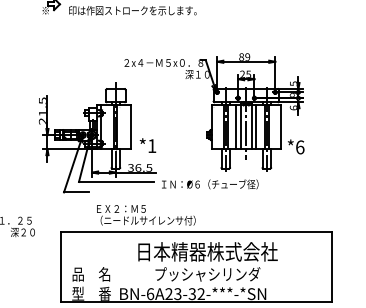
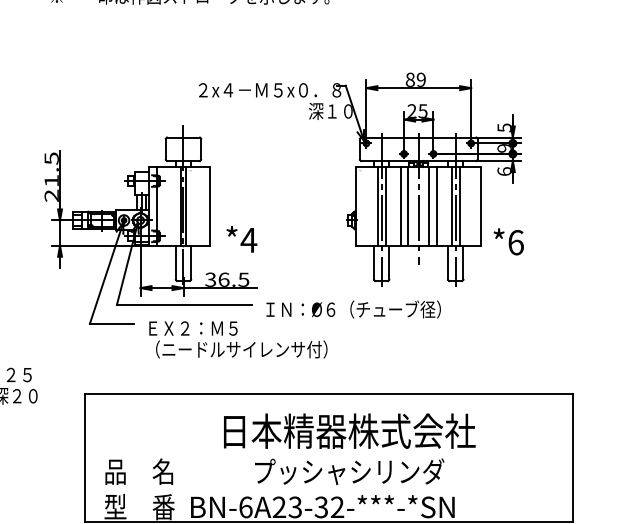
text: (151, 145) -> (247, 239), *1 -> *4
text: (146, 215) -> (238, 340), moved

